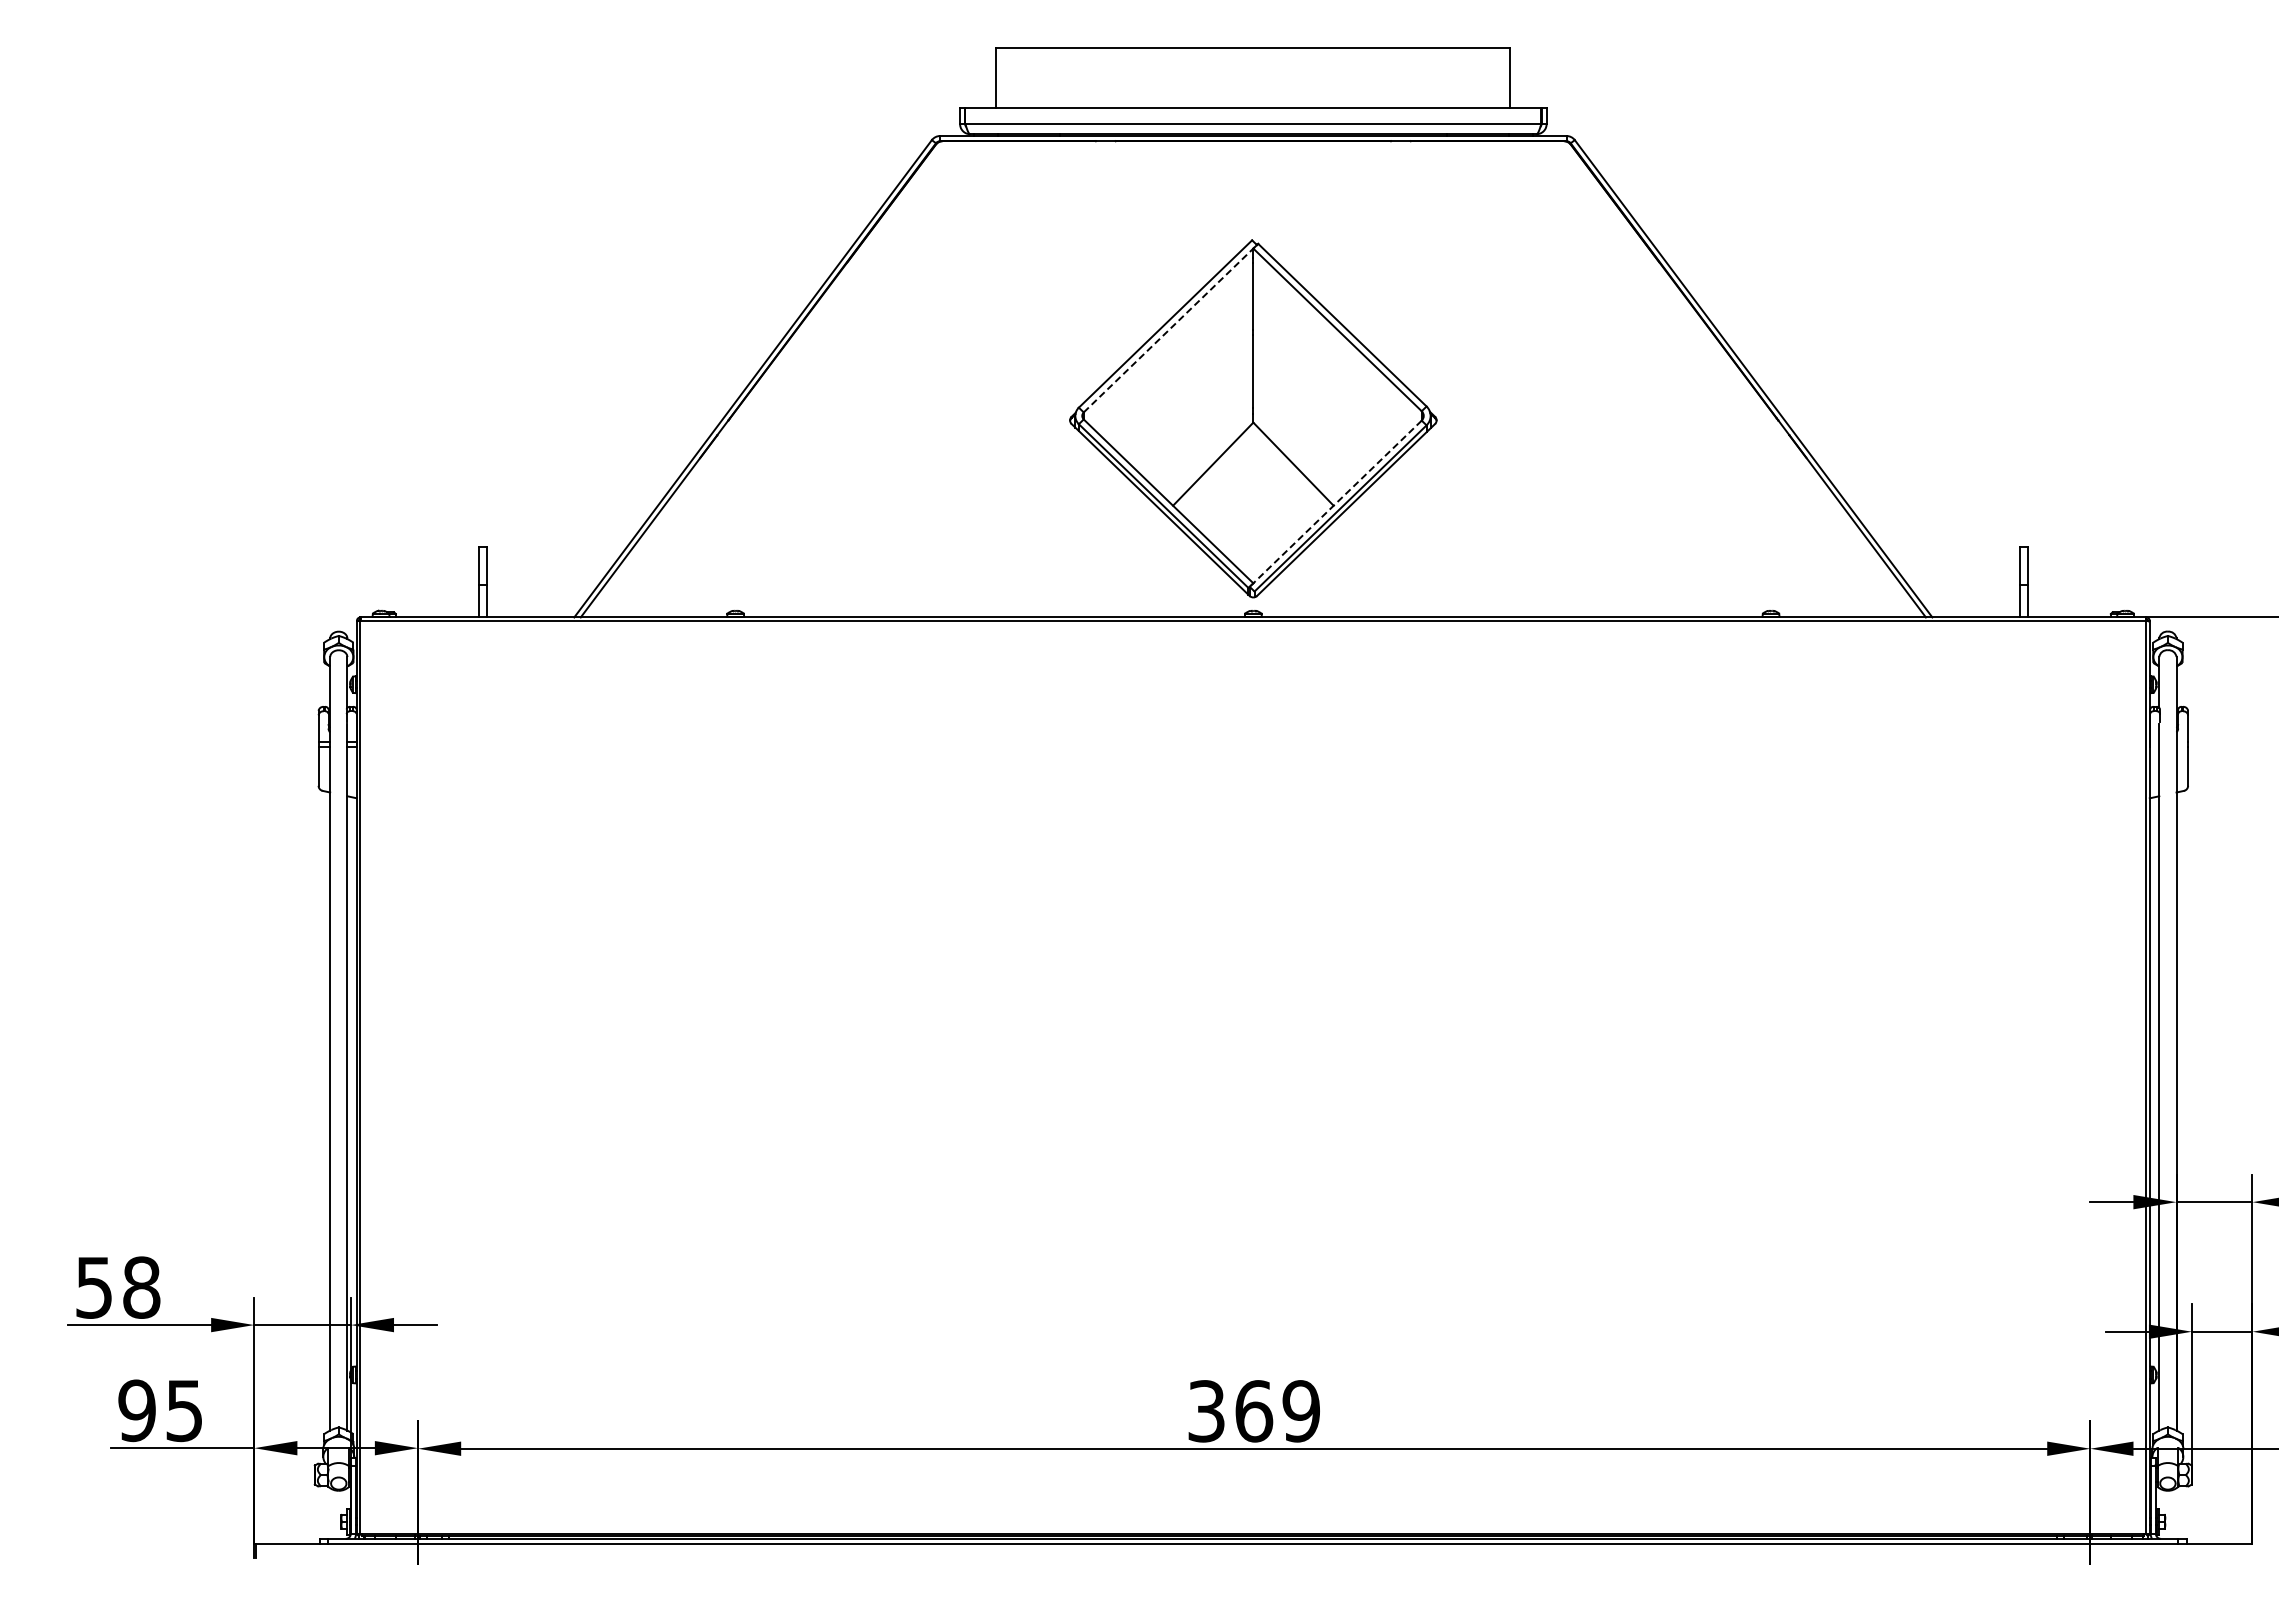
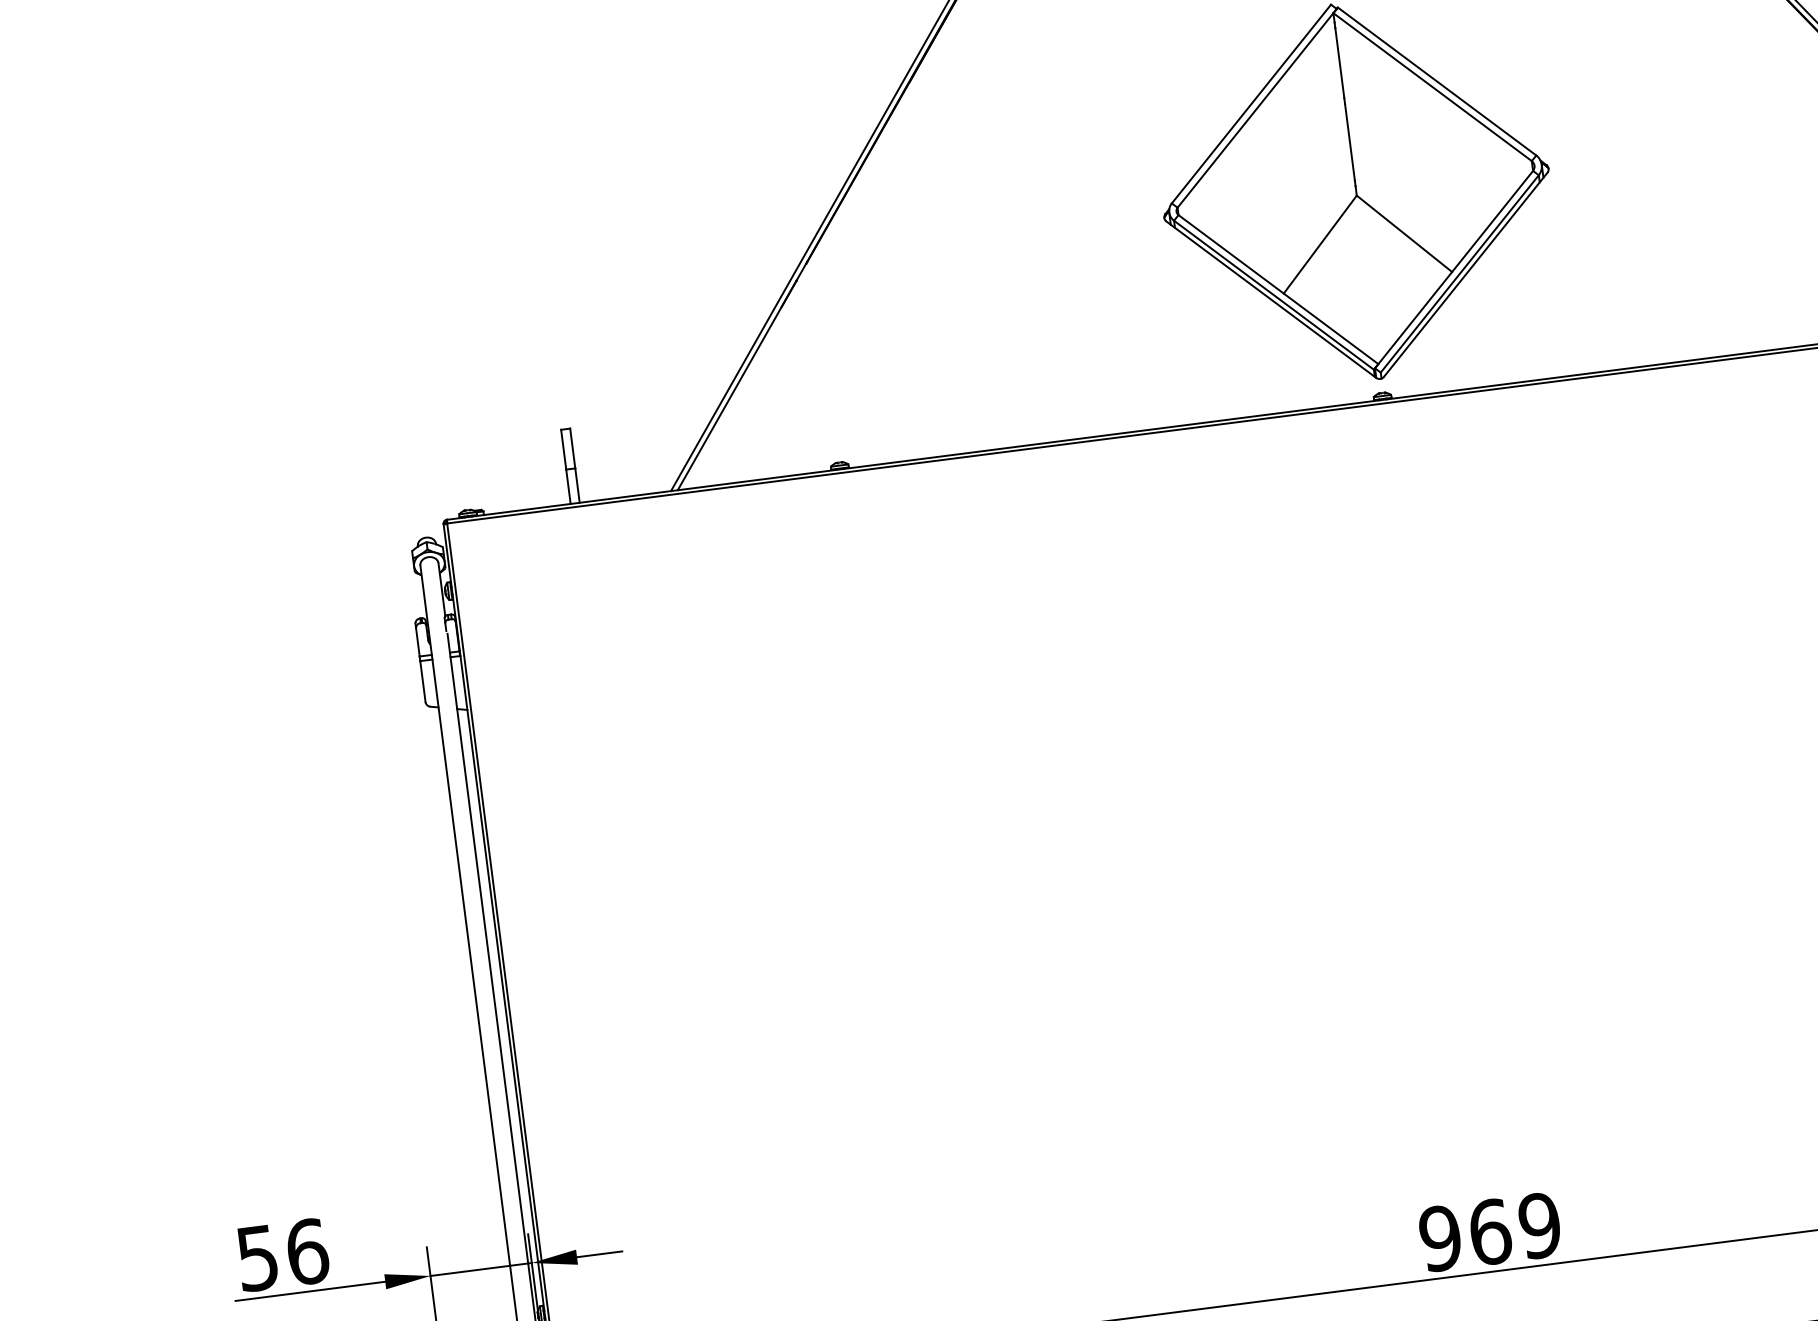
line: (1170, 328) -> (1257, 108), dashed -> solid
line: (1335, 503) -> (1453, 269), dashed -> solid
text: (141, 1287) -> (307, 1251), 58 -> 56
text: (1206, 1411) -> (1440, 1238), 369 -> 969

